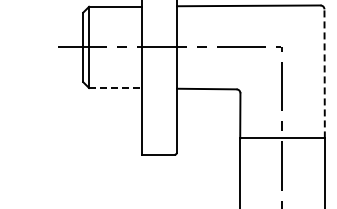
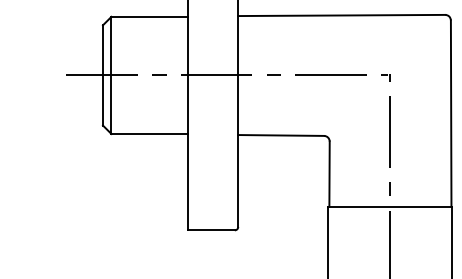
line: (324, 73) -> (450, 113), dashed -> solid
line: (115, 88) -> (149, 134), dashed -> solid

